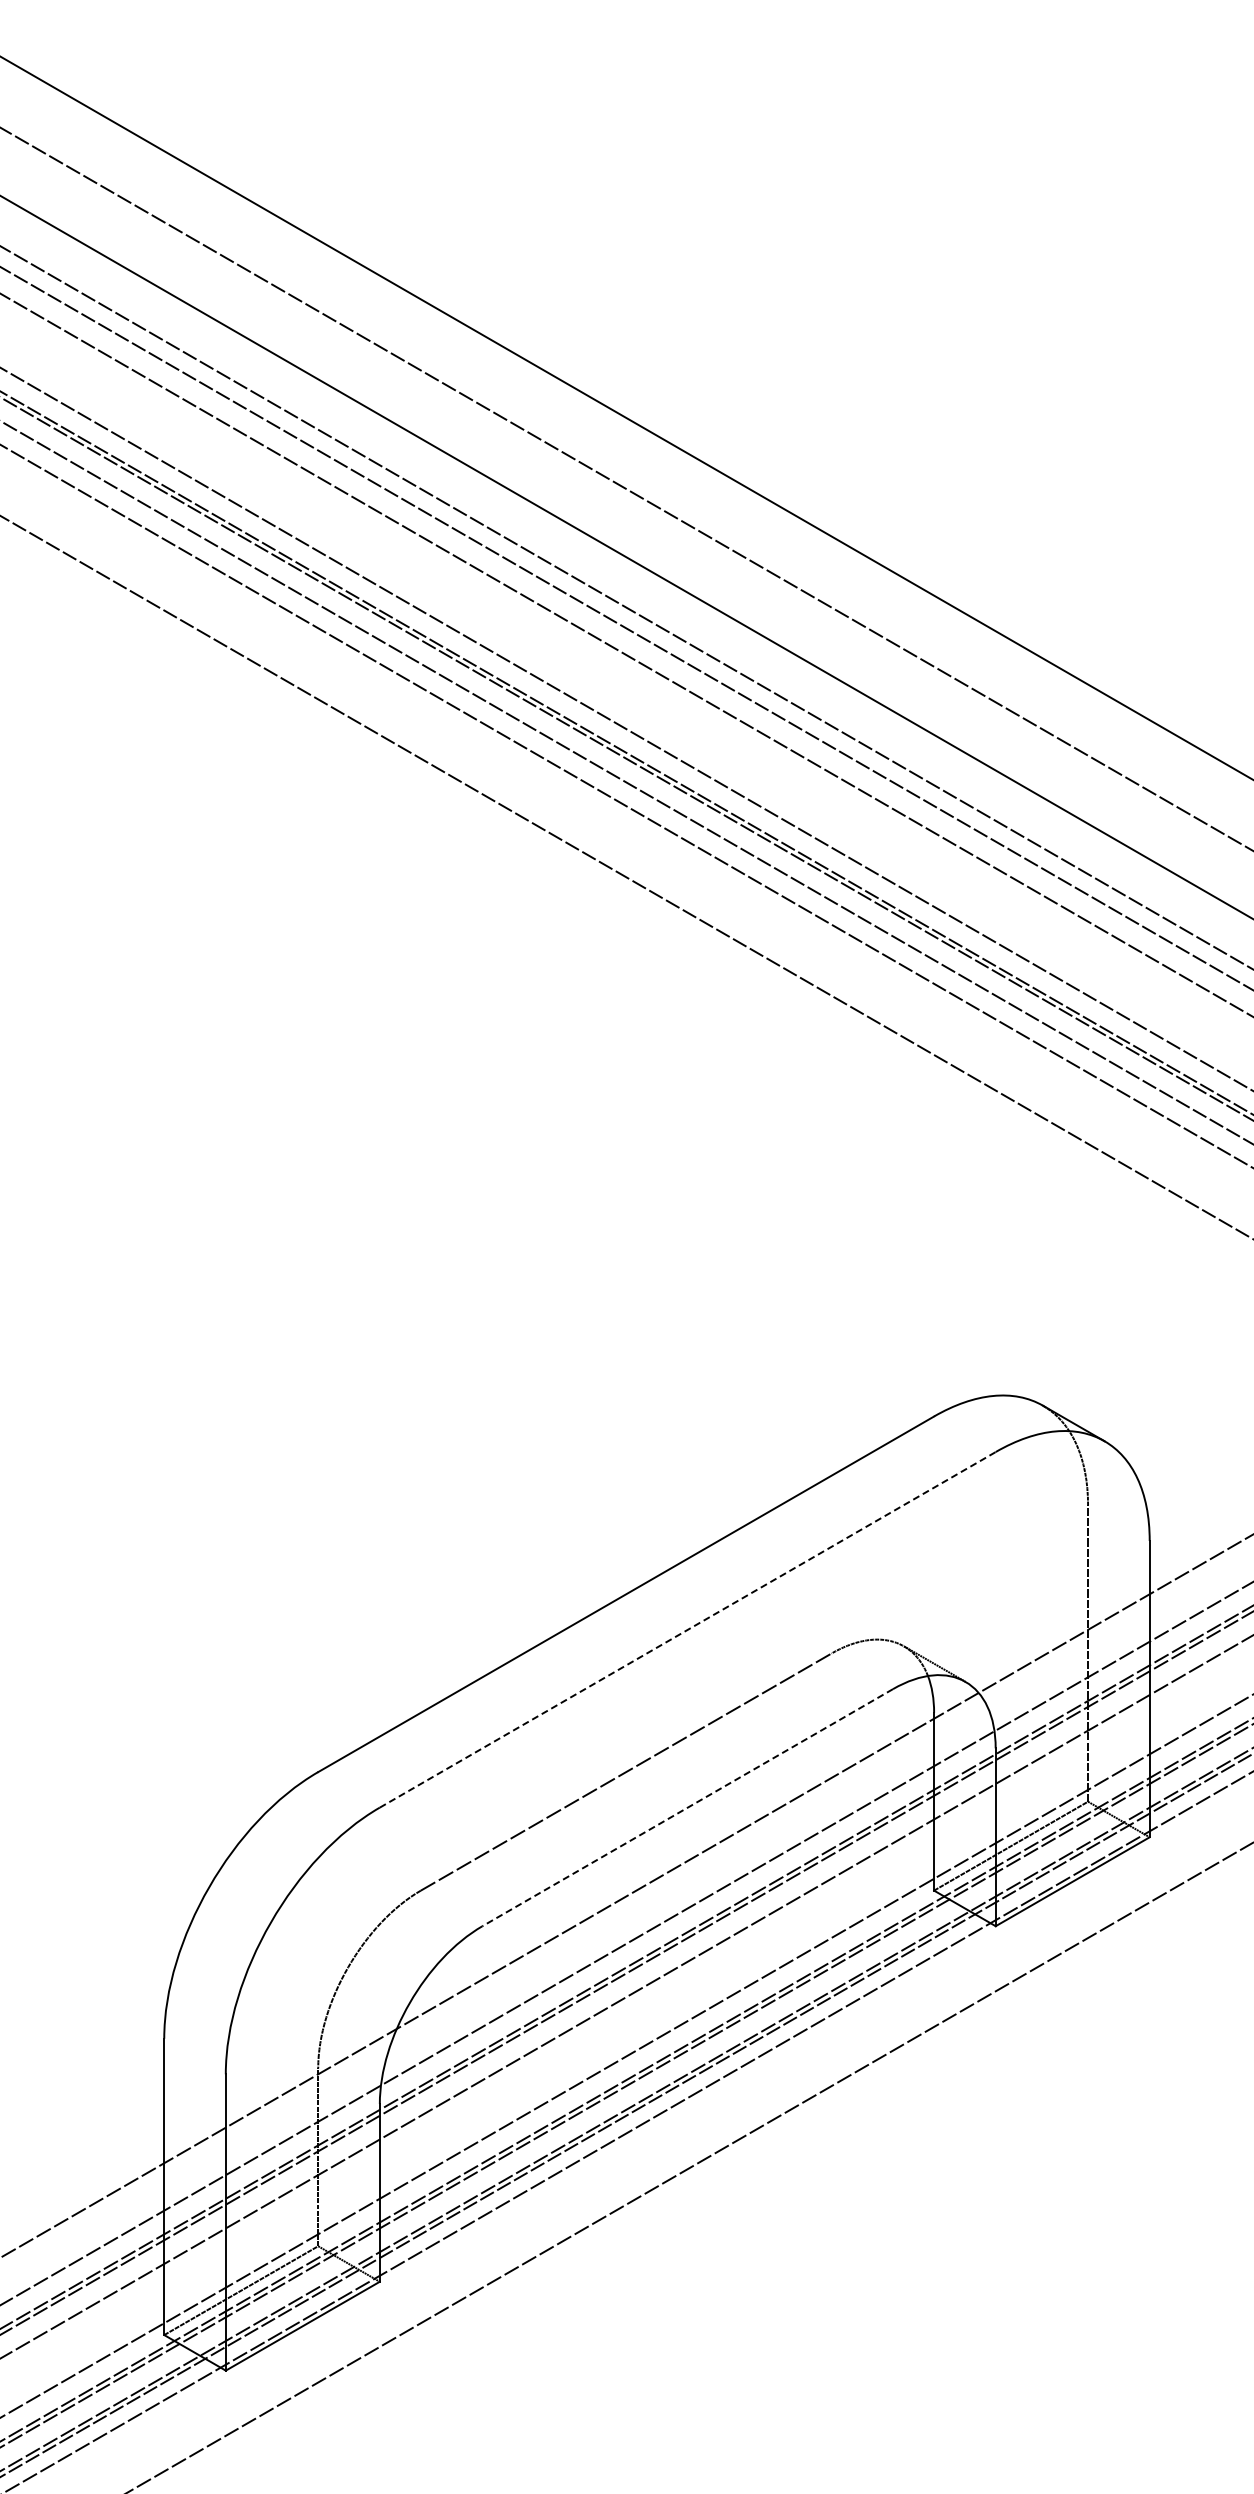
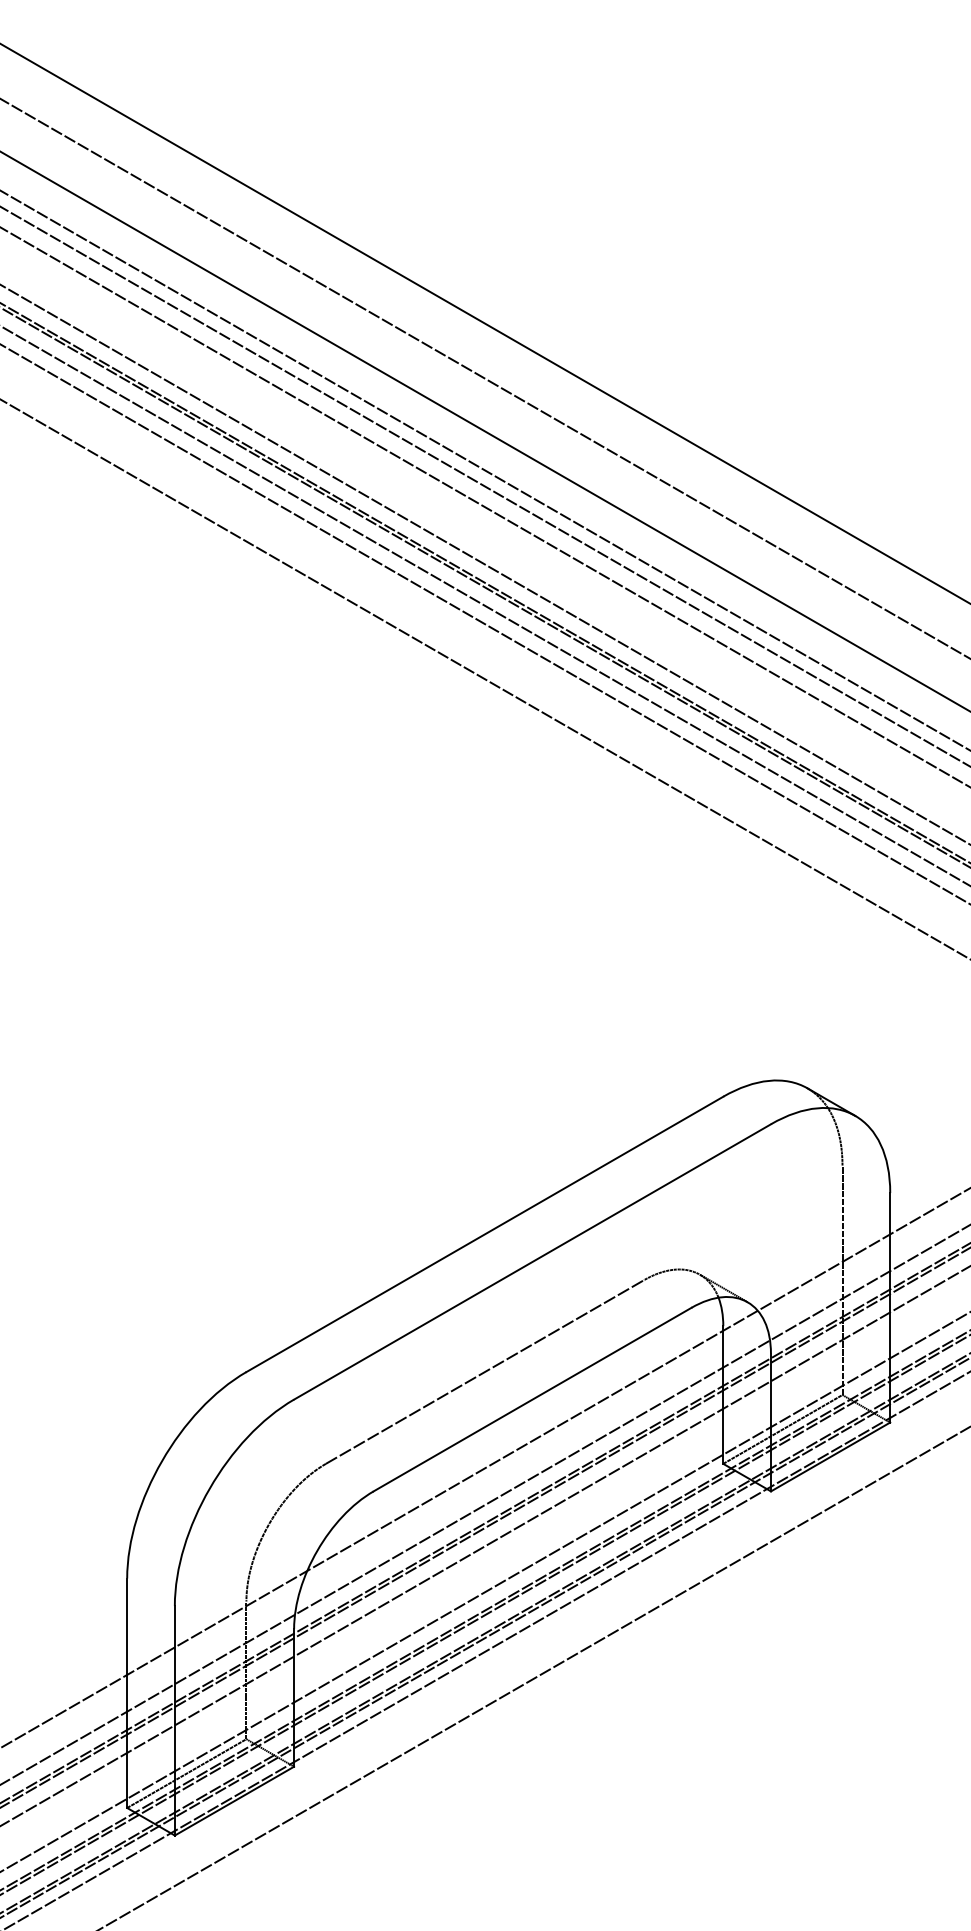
line: (687, 1629) -> (532, 1261), dashed -> solid
line: (687, 1807) -> (532, 1399), dashed -> solid

